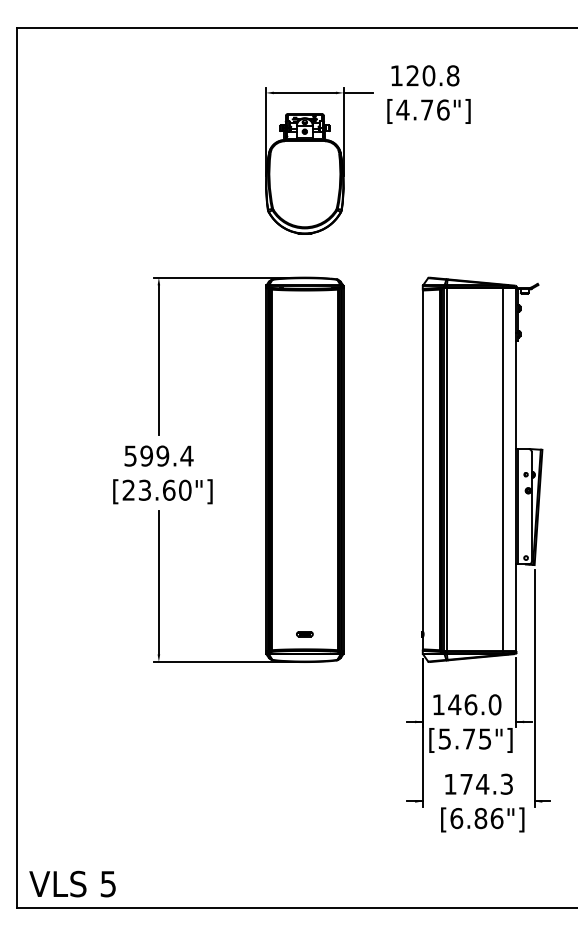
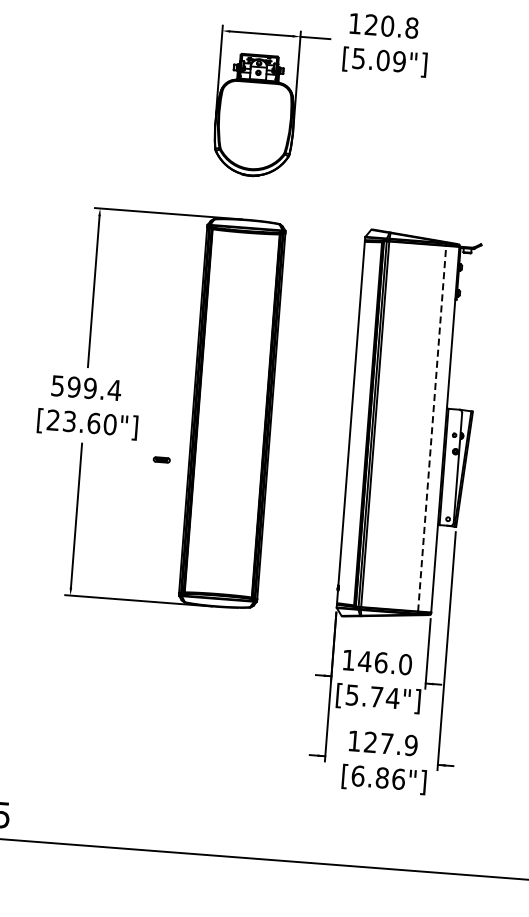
text: (422, 109) -> (378, 59), [4.76"] -> [5.09"]
line: (503, 469) -> (432, 428), solid -> dashed
part: (304, 634) -> (161, 460), moved
text: (484, 738) -> (392, 697), [5.75"] -> [5.74"]
text: (486, 783) -> (390, 743), 174.3 -> 127.9

